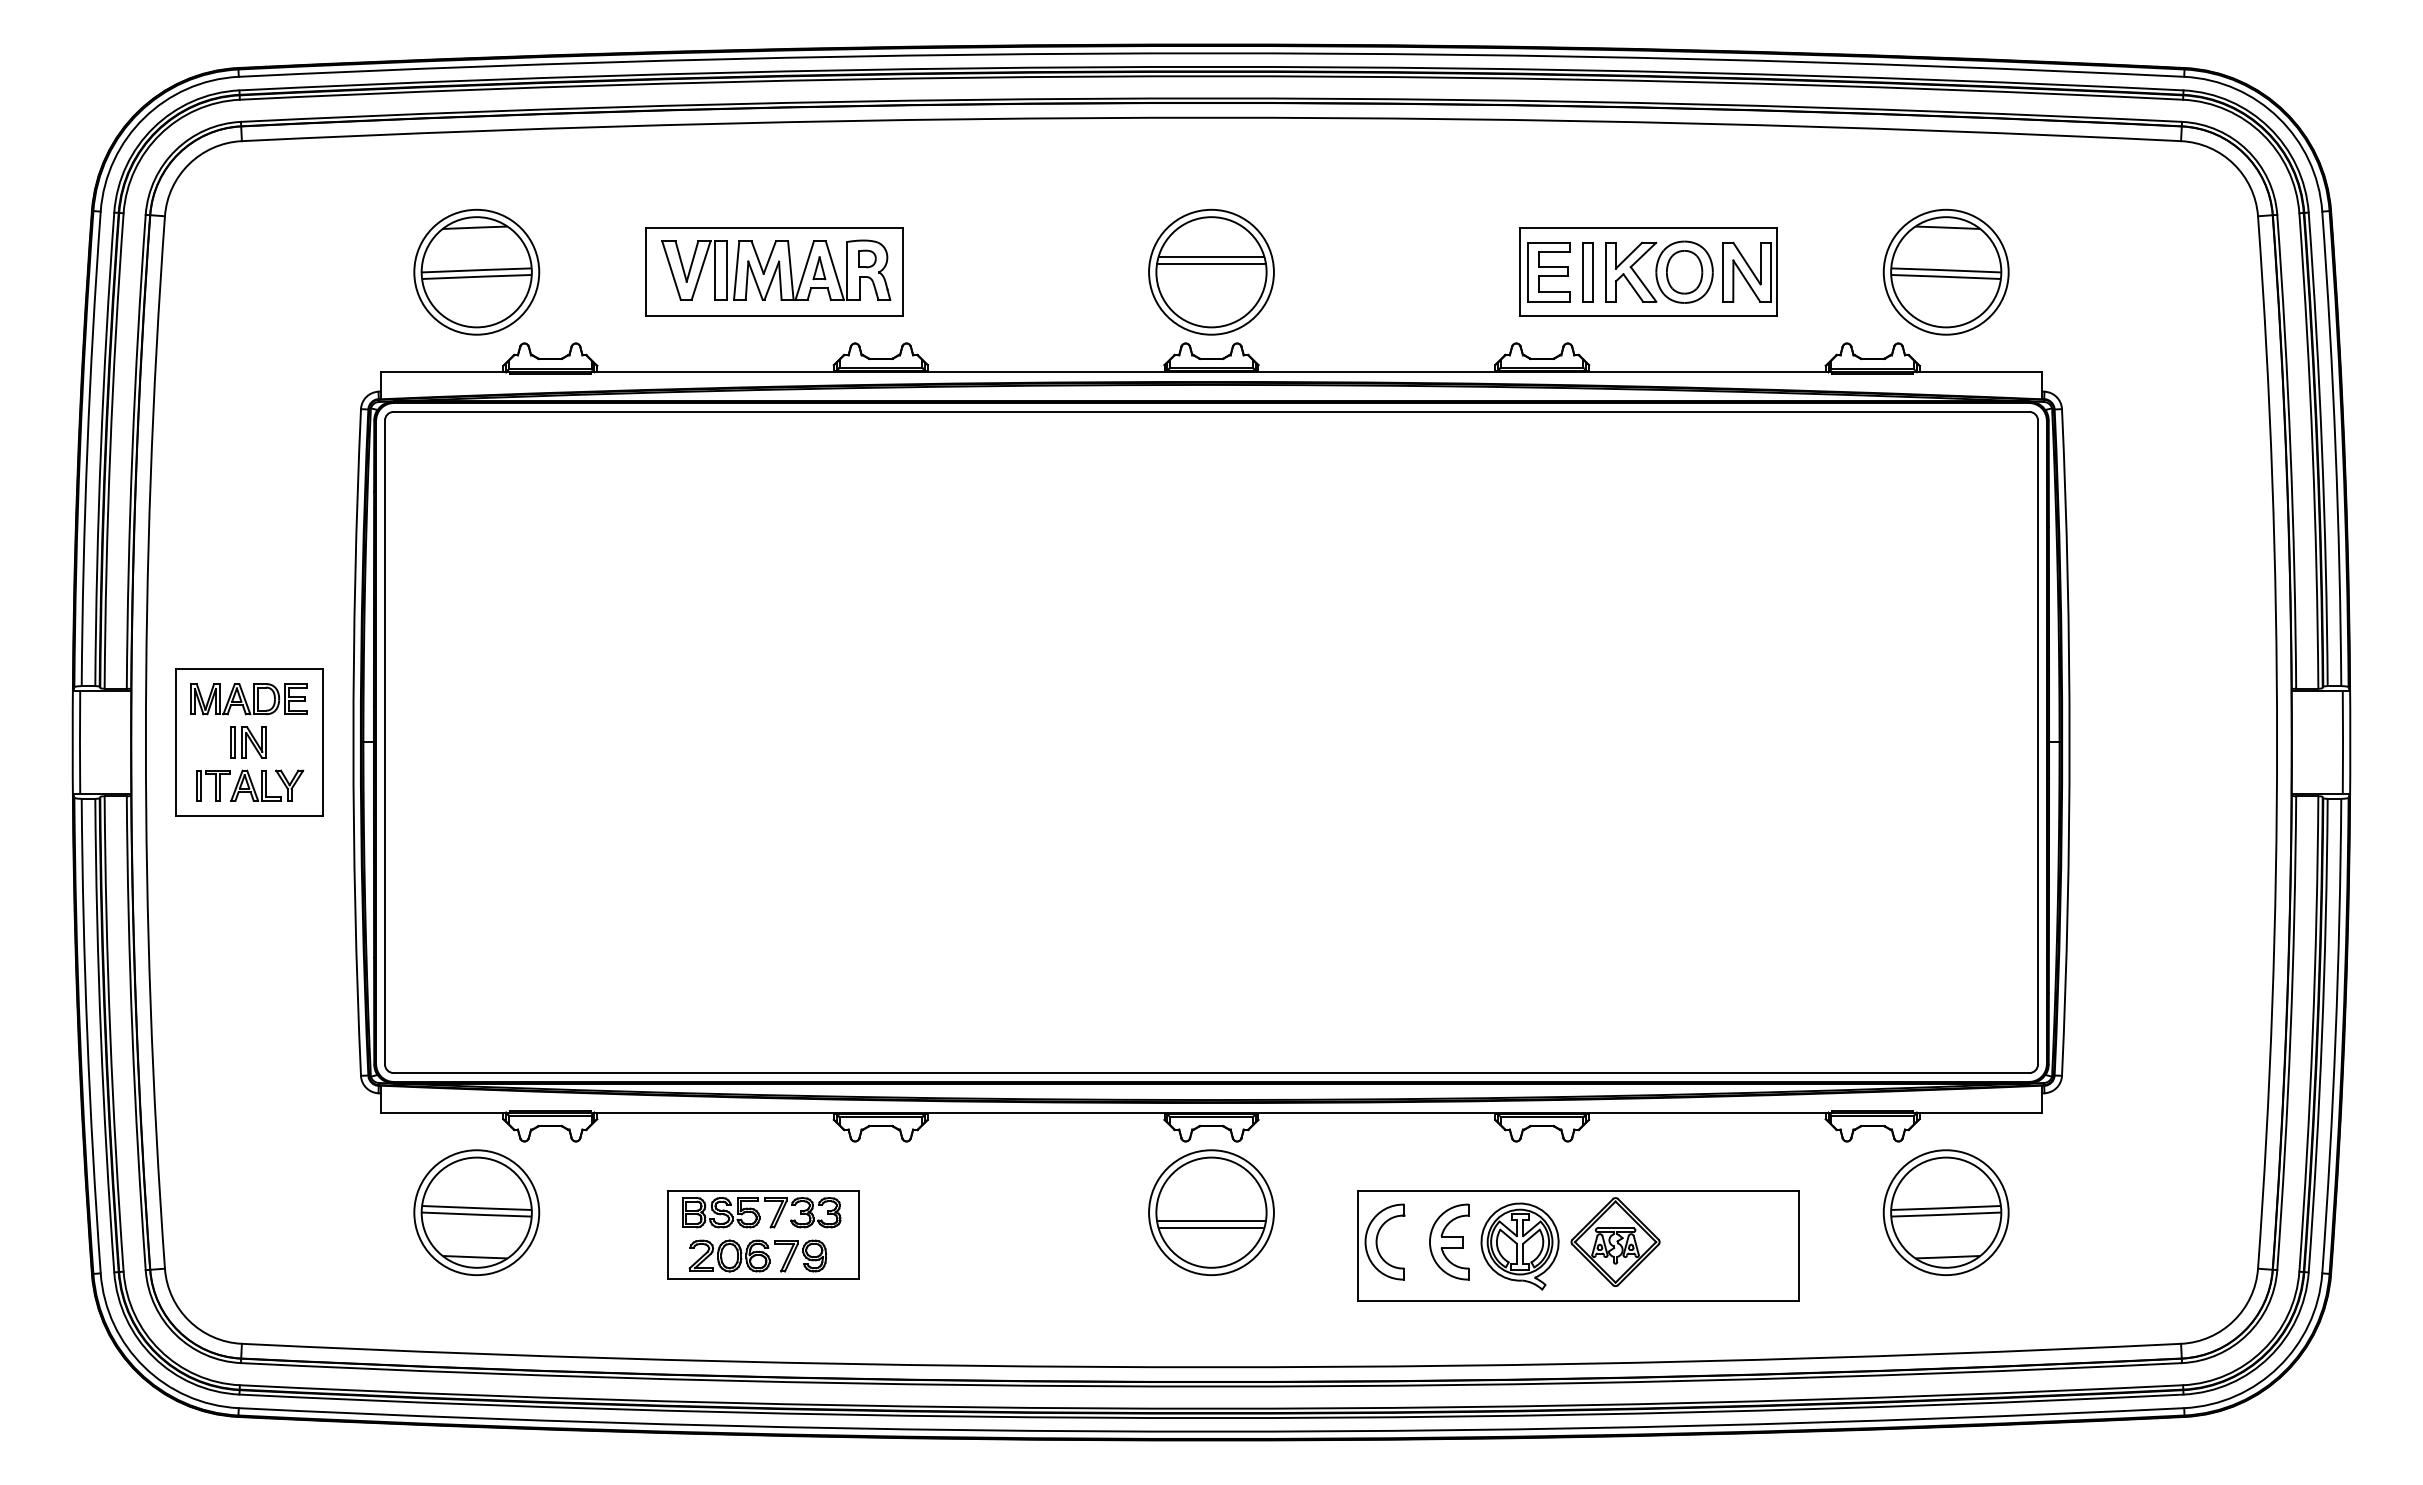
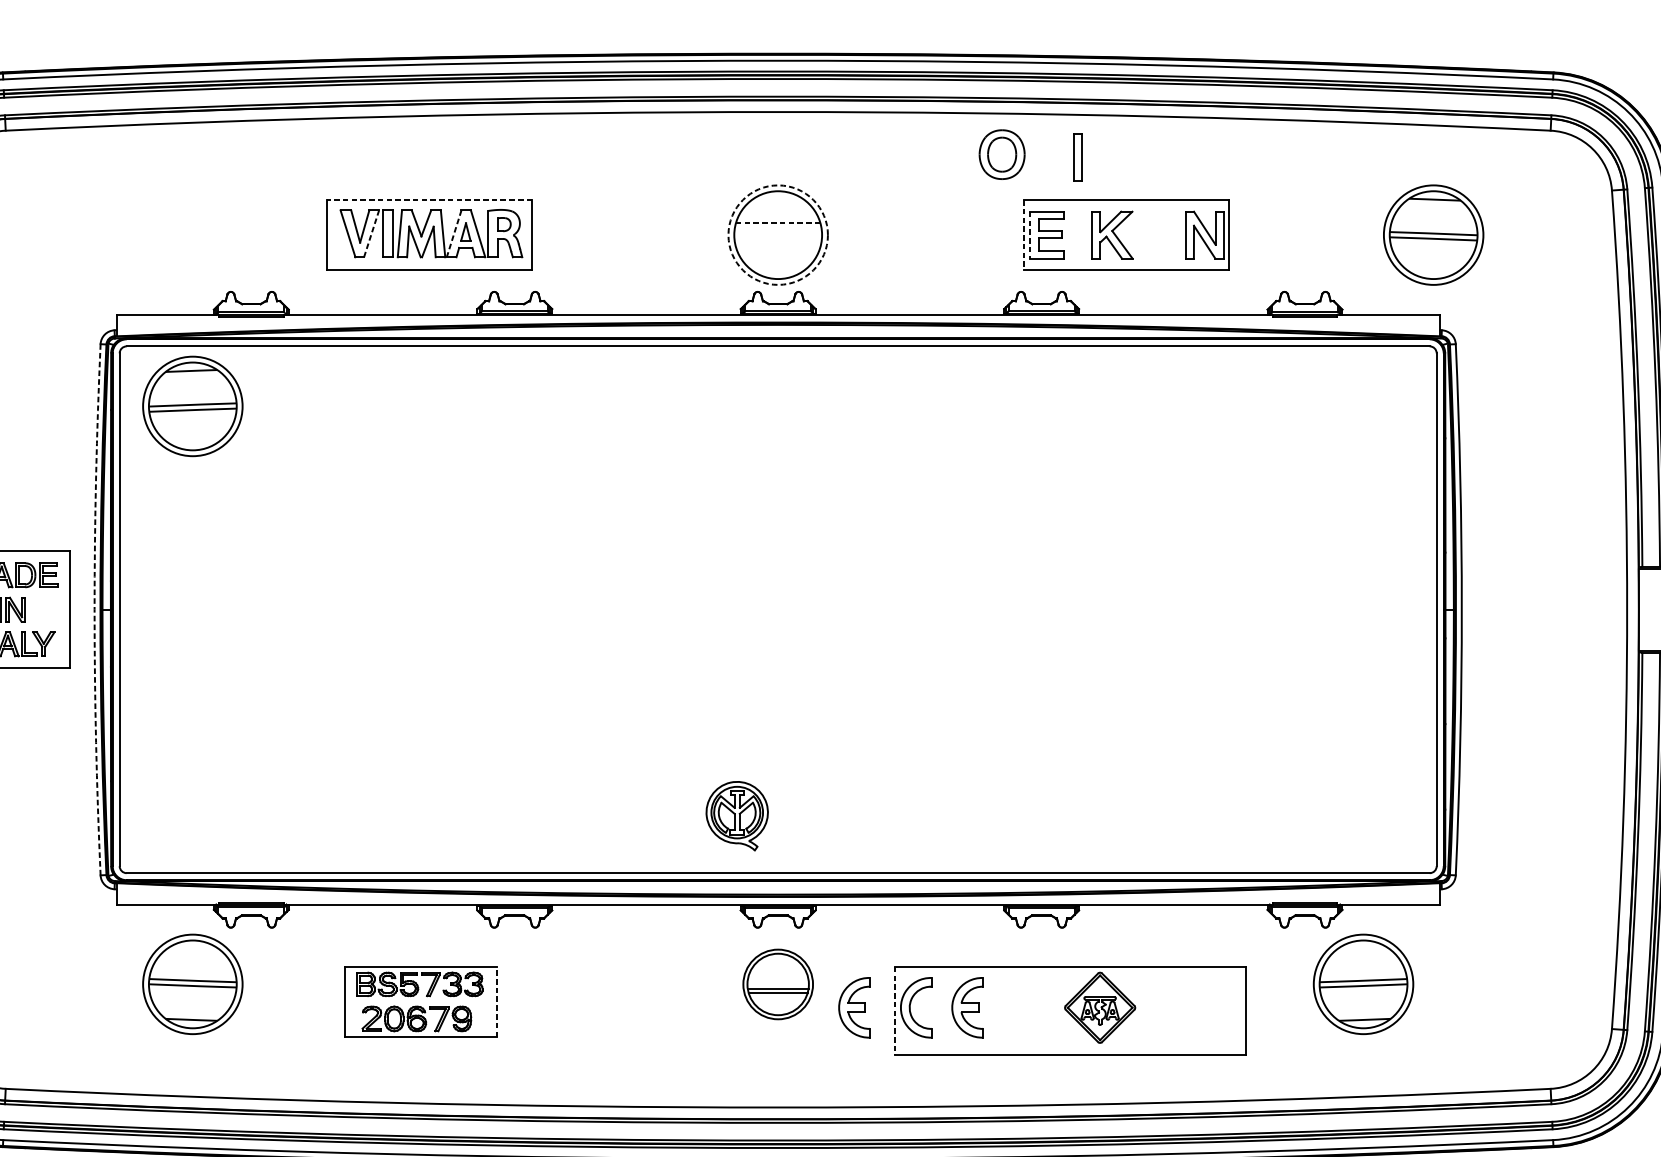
line: (774, 228) -> (430, 200), solid -> dashed
line: (1211, 256) -> (778, 222), solid -> dashed
line: (1211, 263) -> (778, 228), removed
line: (701, 270) -> (371, 233), solid -> dashed
line: (804, 270) -> (453, 233), solid -> dashed
part: (476, 271) -> (192, 405), moved
circle: (1211, 271) -> (778, 234), solid -> dashed
part: (1684, 271) -> (1002, 154), moved
part: (1945, 271) -> (1433, 234), moved
line: (1520, 272) -> (1024, 235), solid -> dashed
line: (1528, 272) -> (1030, 235), solid -> dashed
part: (1587, 272) -> (1077, 158), moved
arc: (353, 742) -> (94, 609), solid -> dashed
part: (1211, 1212) -> (778, 984), size x0.7
line: (858, 1234) -> (496, 1001), solid -> dashed
part: (1307, 1241) -> (854, 1007), added
line: (1358, 1246) -> (895, 1011), solid -> dashed
part: (1519, 1246) -> (736, 816), moved

